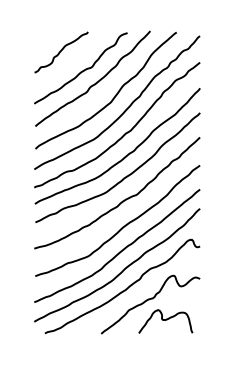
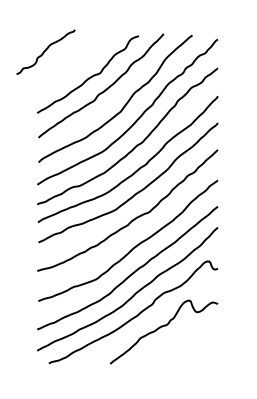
curve: (61, 51) -> (45, 51), moved
curve: (165, 320) -> (180, 349), removed

